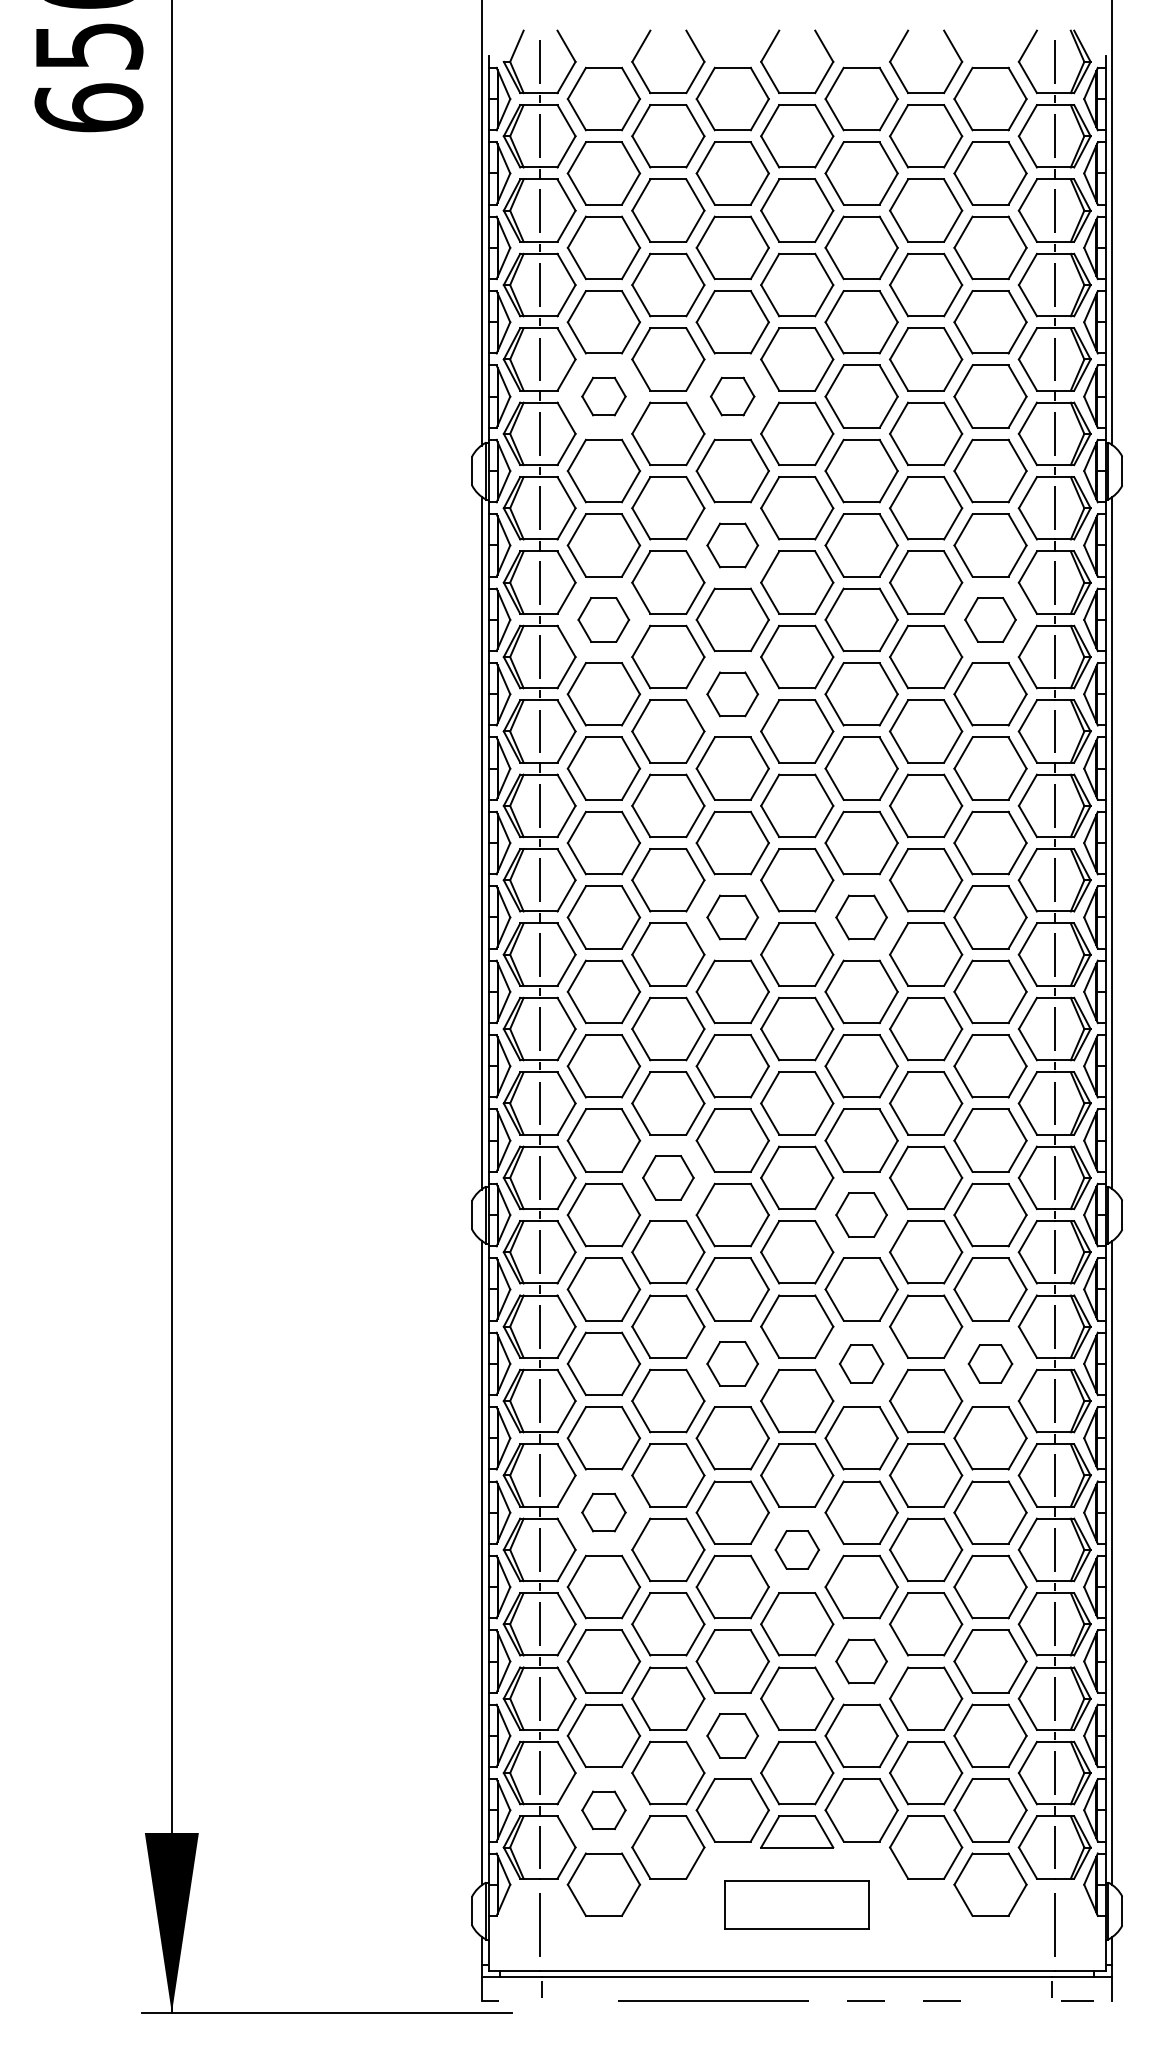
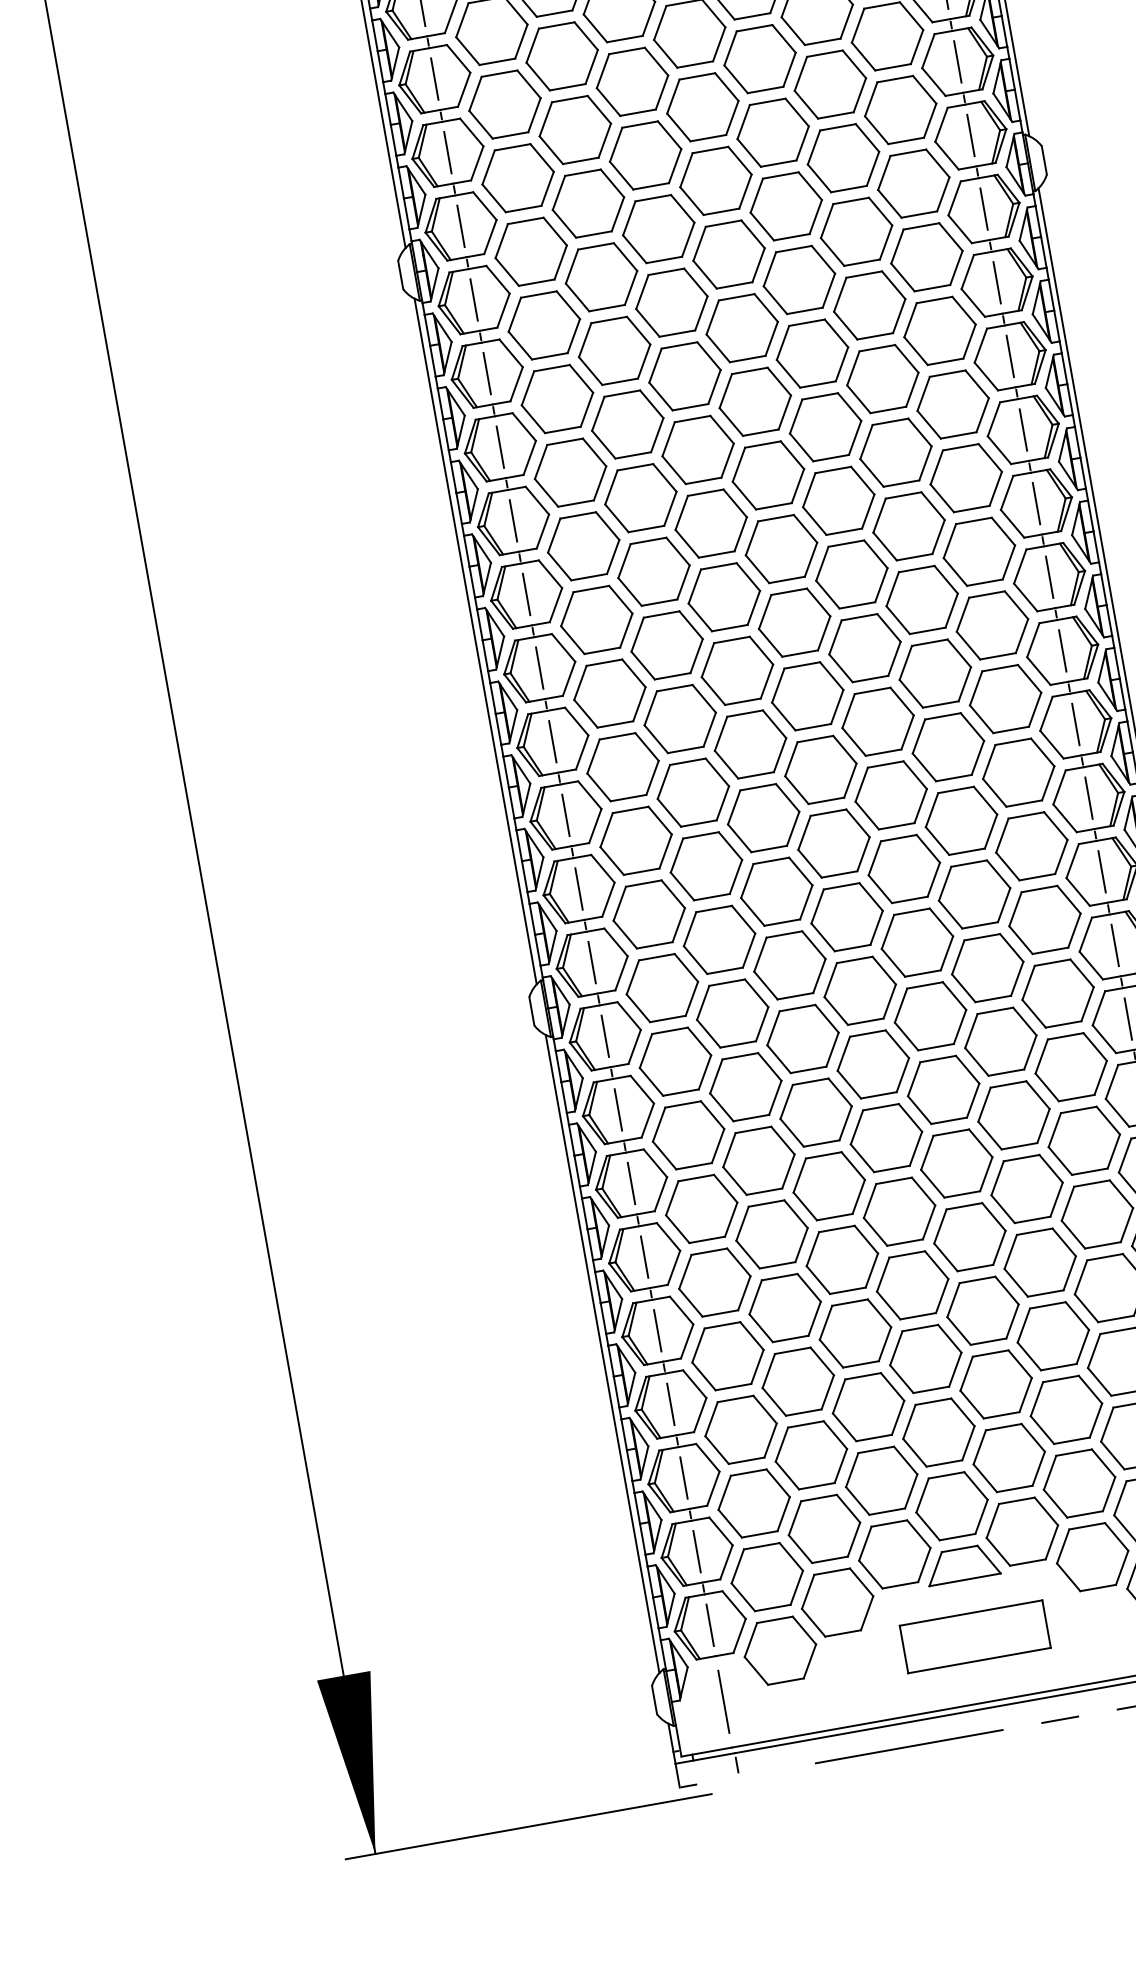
part: (603, 396) -> (517, 178), size x1.67
part: (732, 396) -> (645, 155), size x1.67
part: (732, 545) -> (671, 302), size x1.43
part: (603, 619) -> (556, 398), size x1.43
part: (990, 619) -> (939, 330), size x1.43
part: (732, 694) -> (697, 450), size x1.43
part: (732, 917) -> (737, 670), size x1.43
part: (861, 917) -> (864, 648), size x1.43
part: (668, 1177) -> (719, 939), size x1.43
part: (861, 1214) -> (917, 942), size x1.43
part: (732, 1363) -> (815, 1112), size x1.43
part: (861, 1363) -> (943, 1089), size x1.67
part: (990, 1363) -> (1071, 1066), size x1.67
part: (603, 1512) -> (714, 1282), size x1.67
part: (797, 1549) -> (912, 1284), size x1.67
part: (861, 1661) -> (995, 1384), size x1.43
part: (732, 1735) -> (881, 1480), size x1.43
part: (603, 1810) -> (766, 1577), size x1.67

